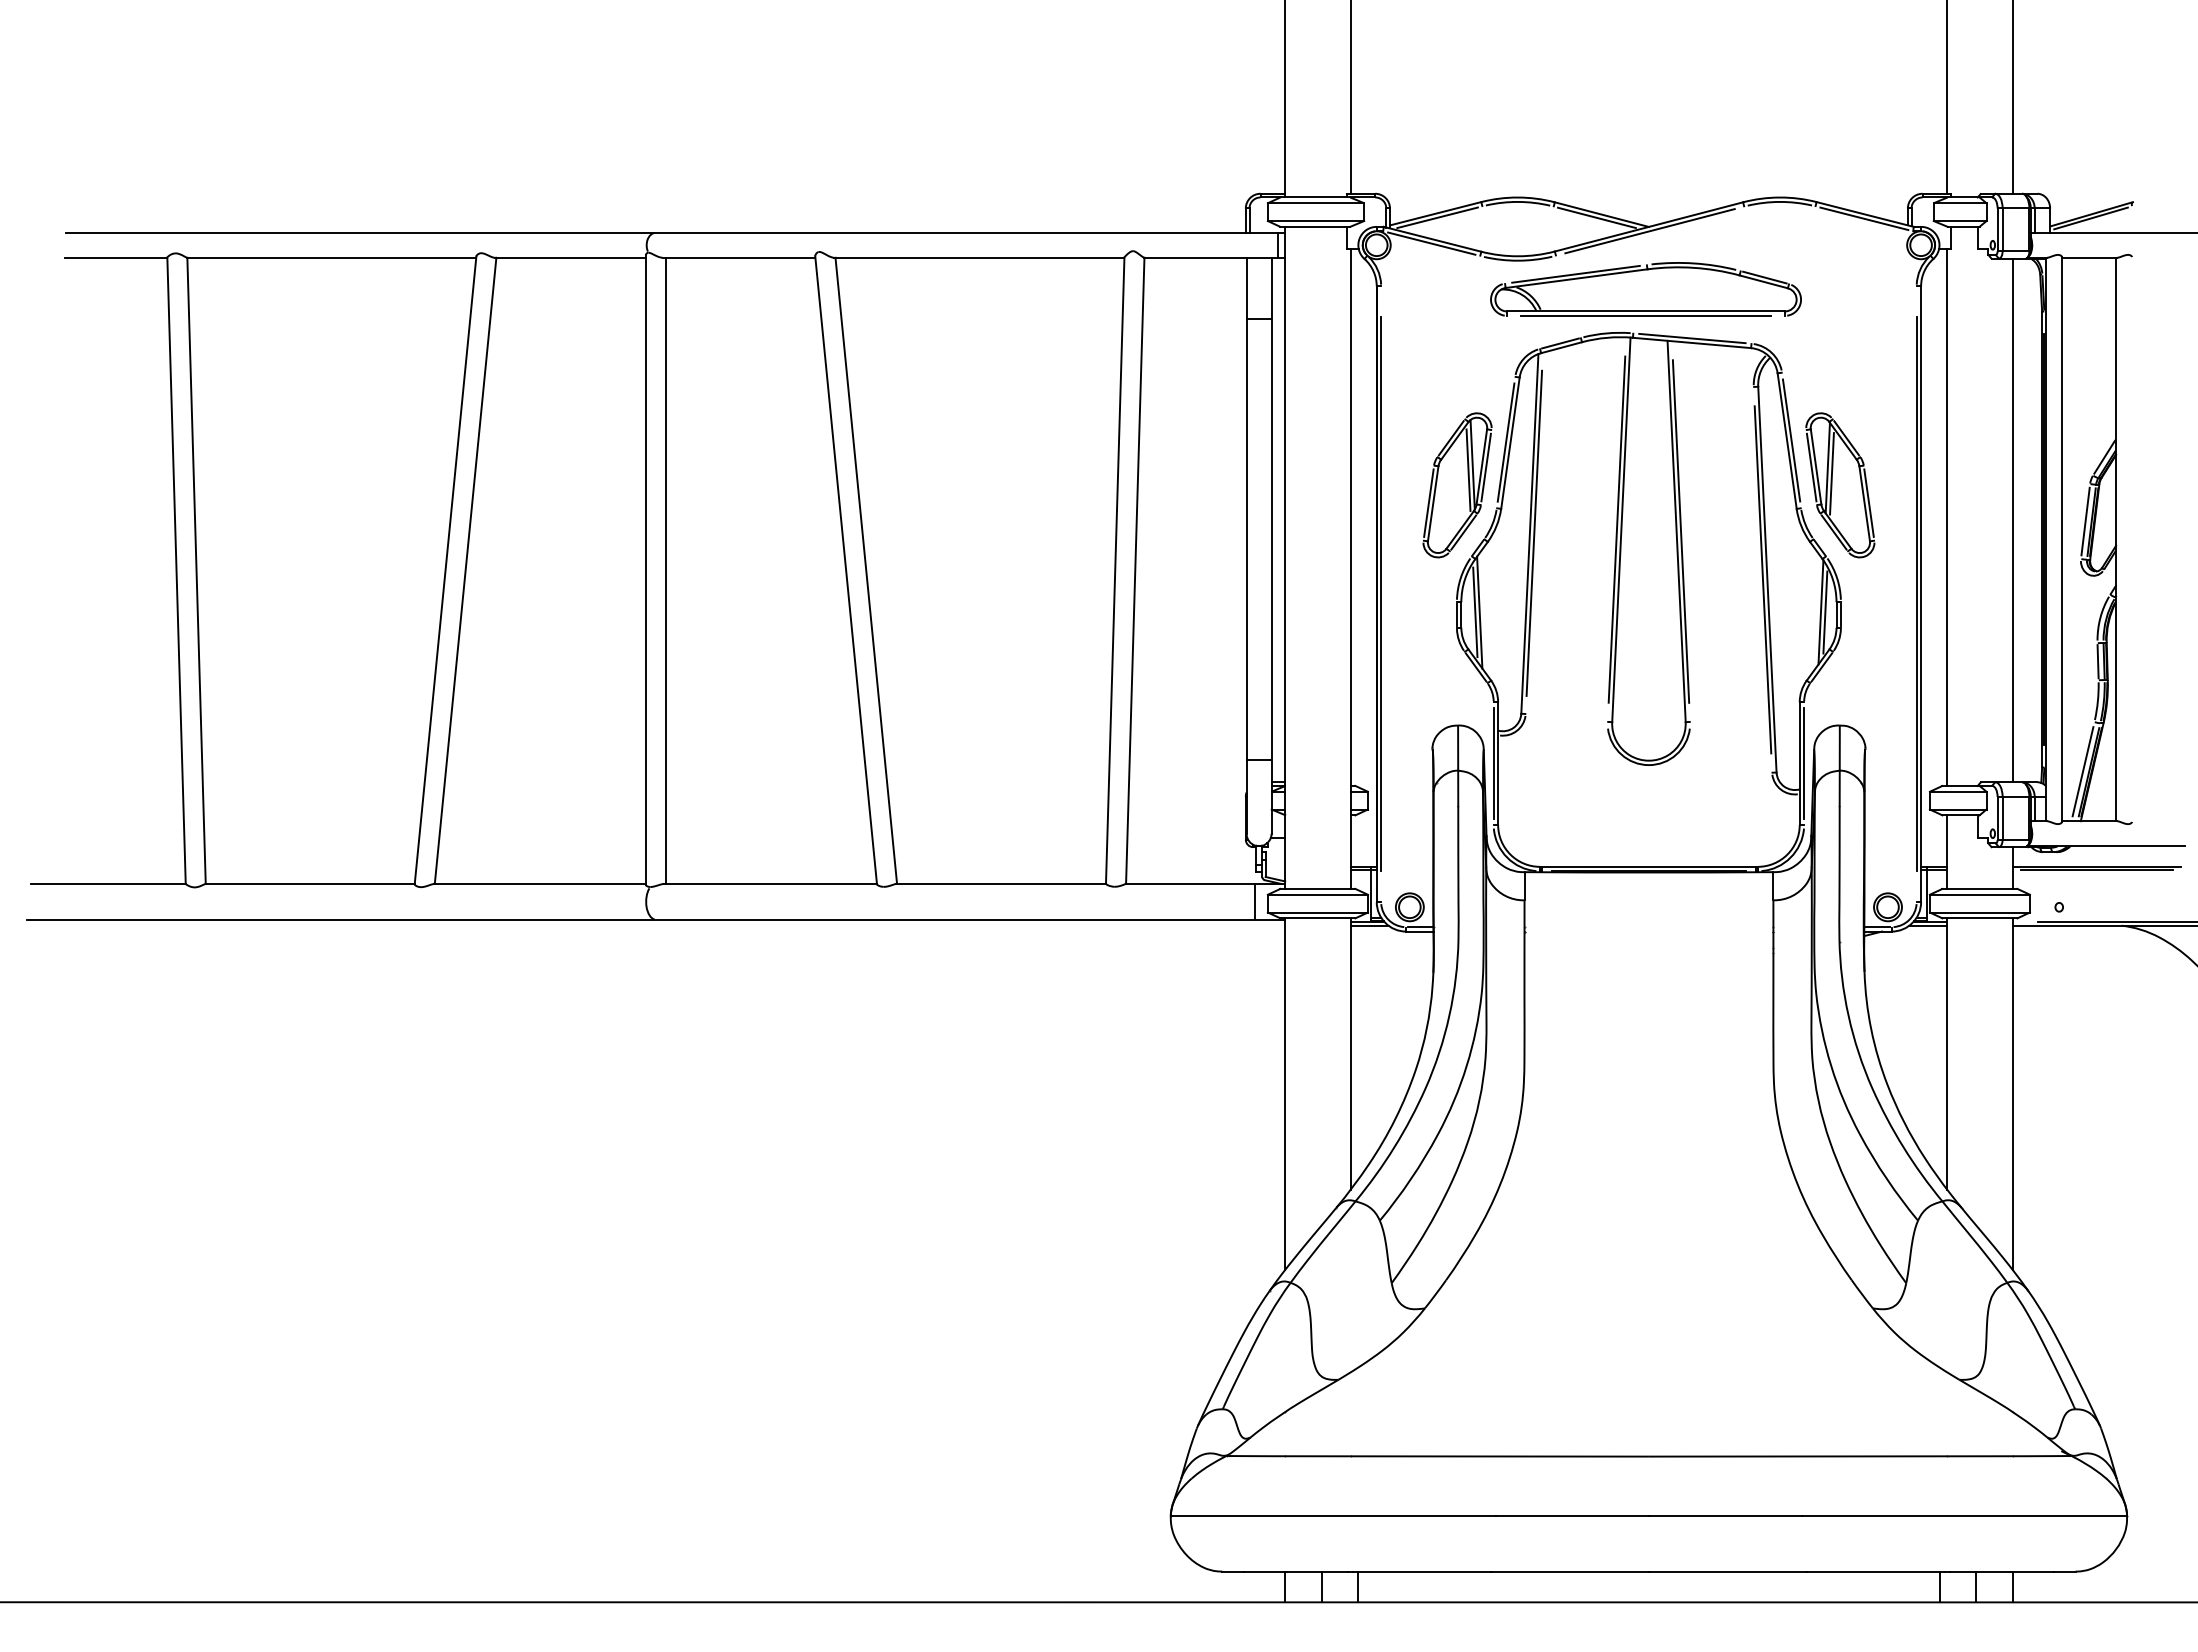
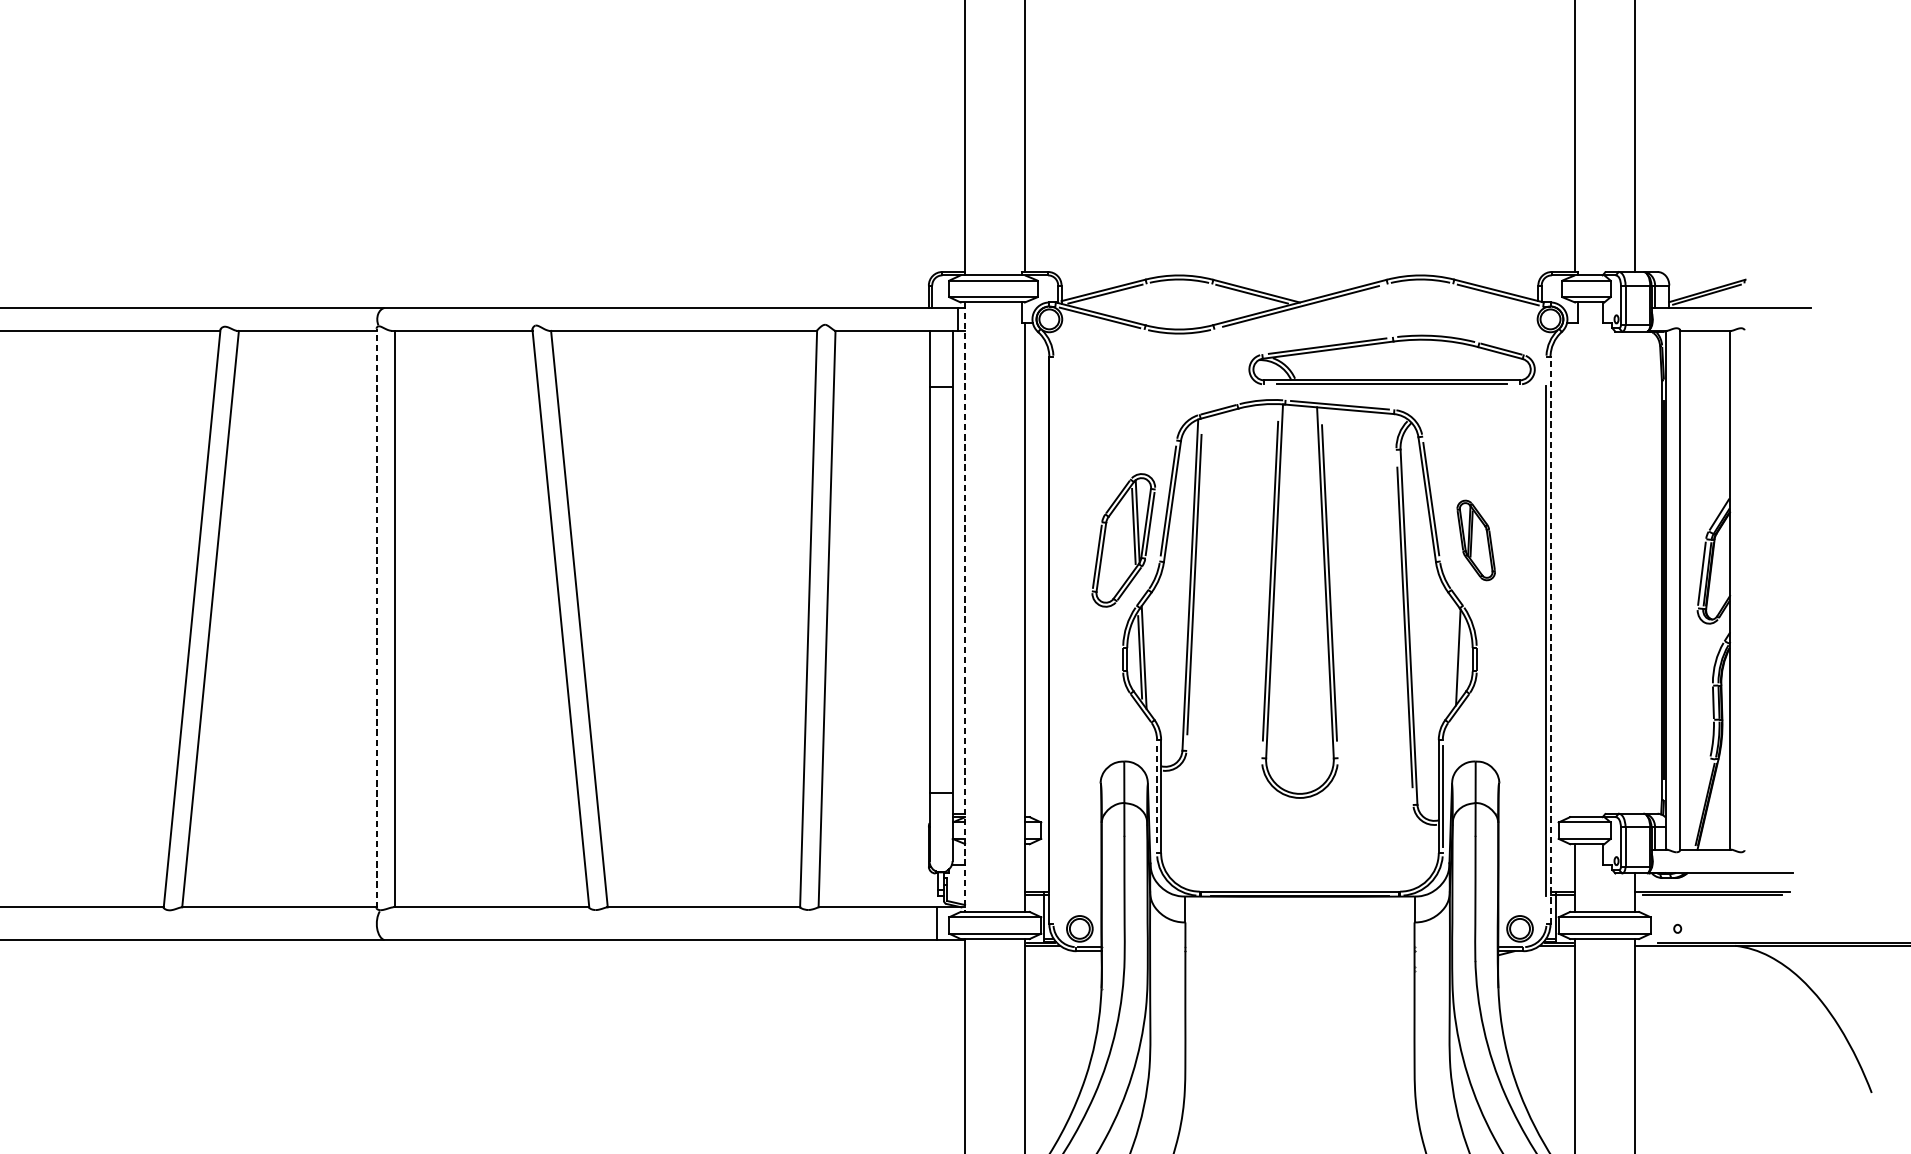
part: (1645, 289) -> (1391, 360), moved
part: (1840, 485) -> (1476, 540), size x0.6
line: (1947, 517) -> (1574, 570), removed
line: (2012, 520) -> (1634, 572), removed
line: (1285, 558) -> (965, 607), solid -> dashed
line: (645, 570) -> (376, 618), solid -> dashed
line: (1381, 594) -> (1053, 640), removed
line: (1921, 594) -> (1550, 640), solid -> dashed
line: (1825, 612) -> (1462, 657), removed
line: (1493, 764) -> (1156, 797), solid -> dashed
line: (2082, 771) -> (1699, 803), removed

